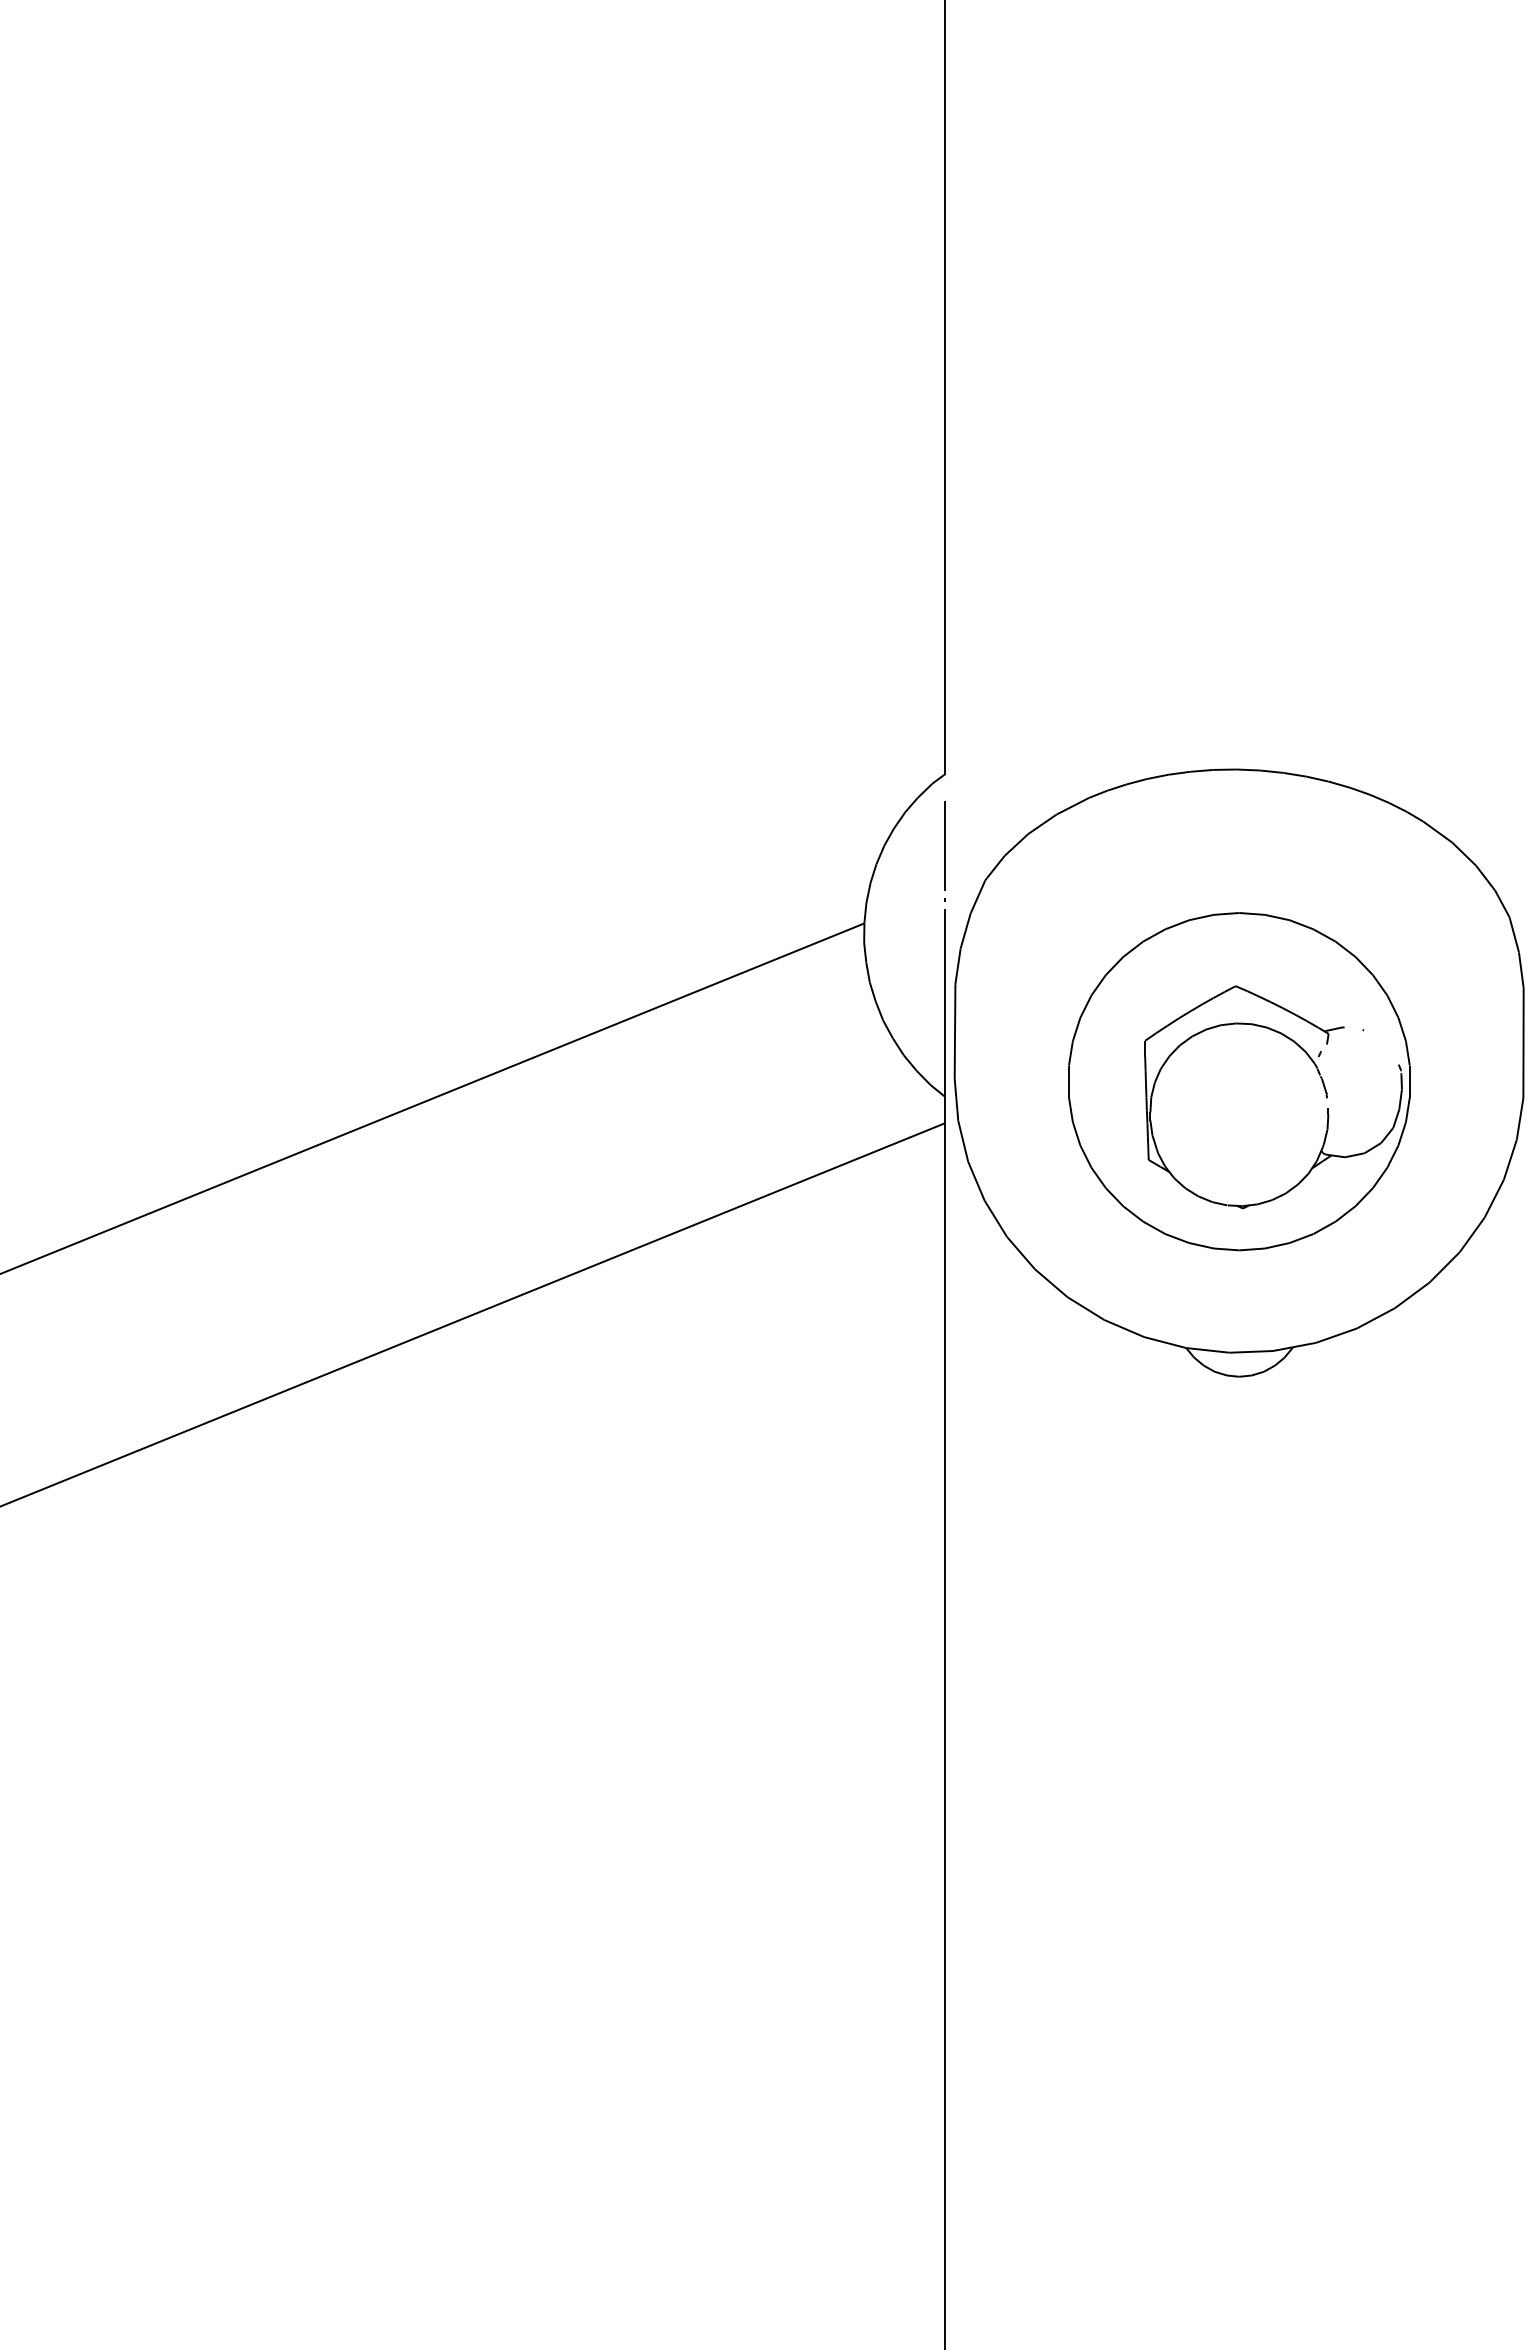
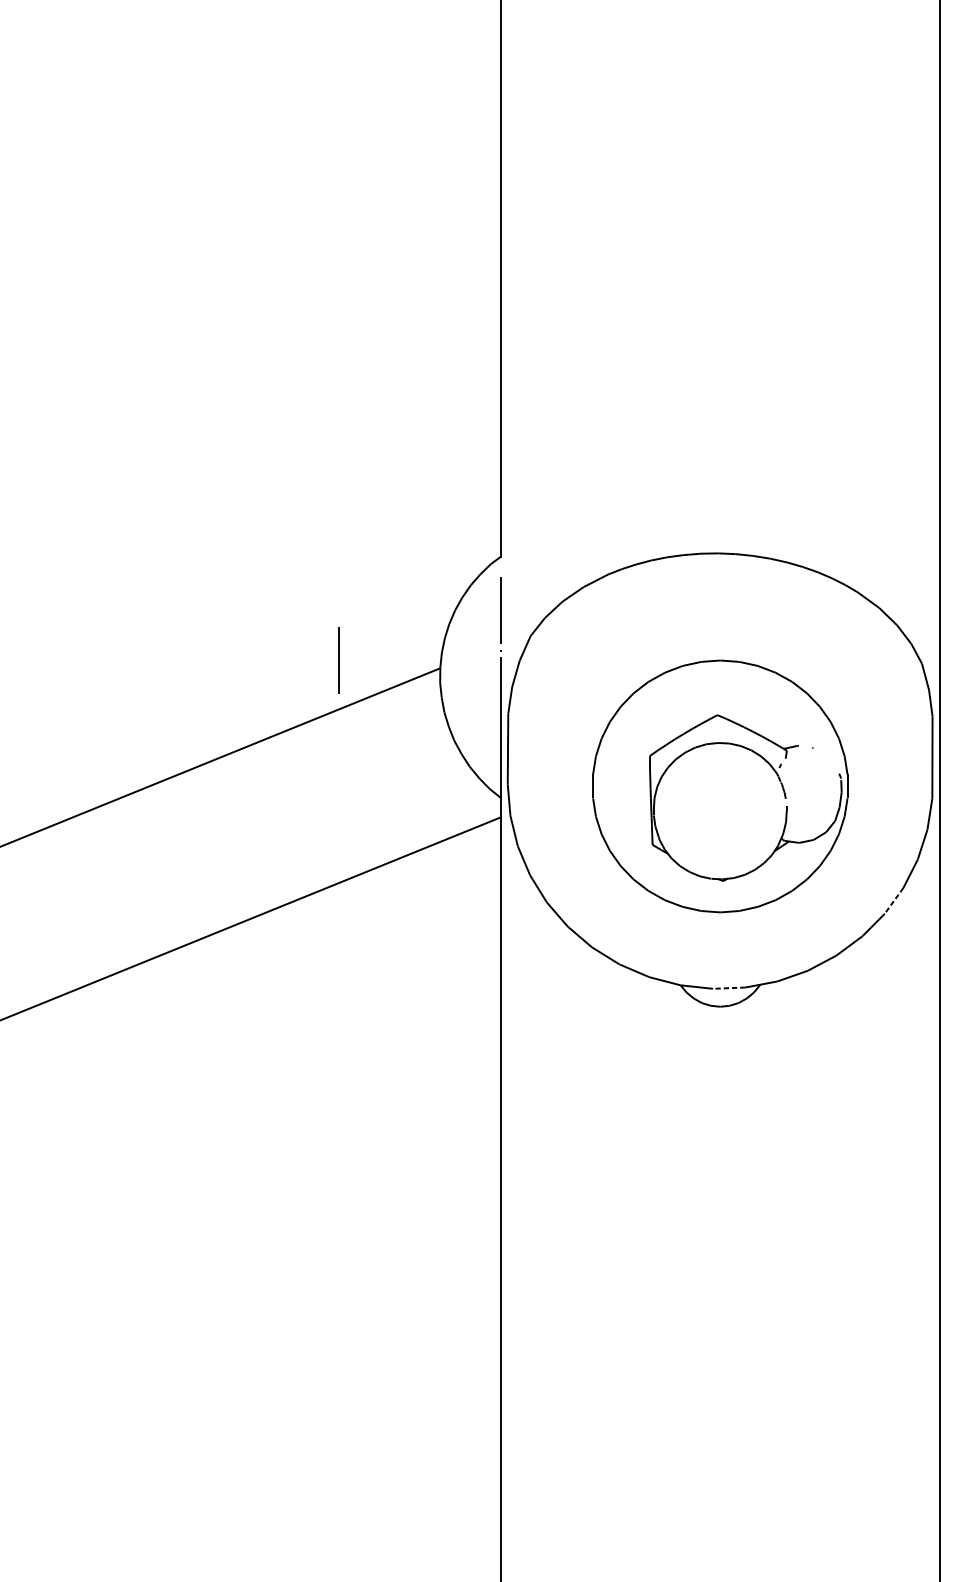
line: (728, 912) -> (338, 660), added
line: (1471, 1235) -> (893, 901), solid -> dashed
line: (1251, 1351) -> (729, 987), solid -> dashed

